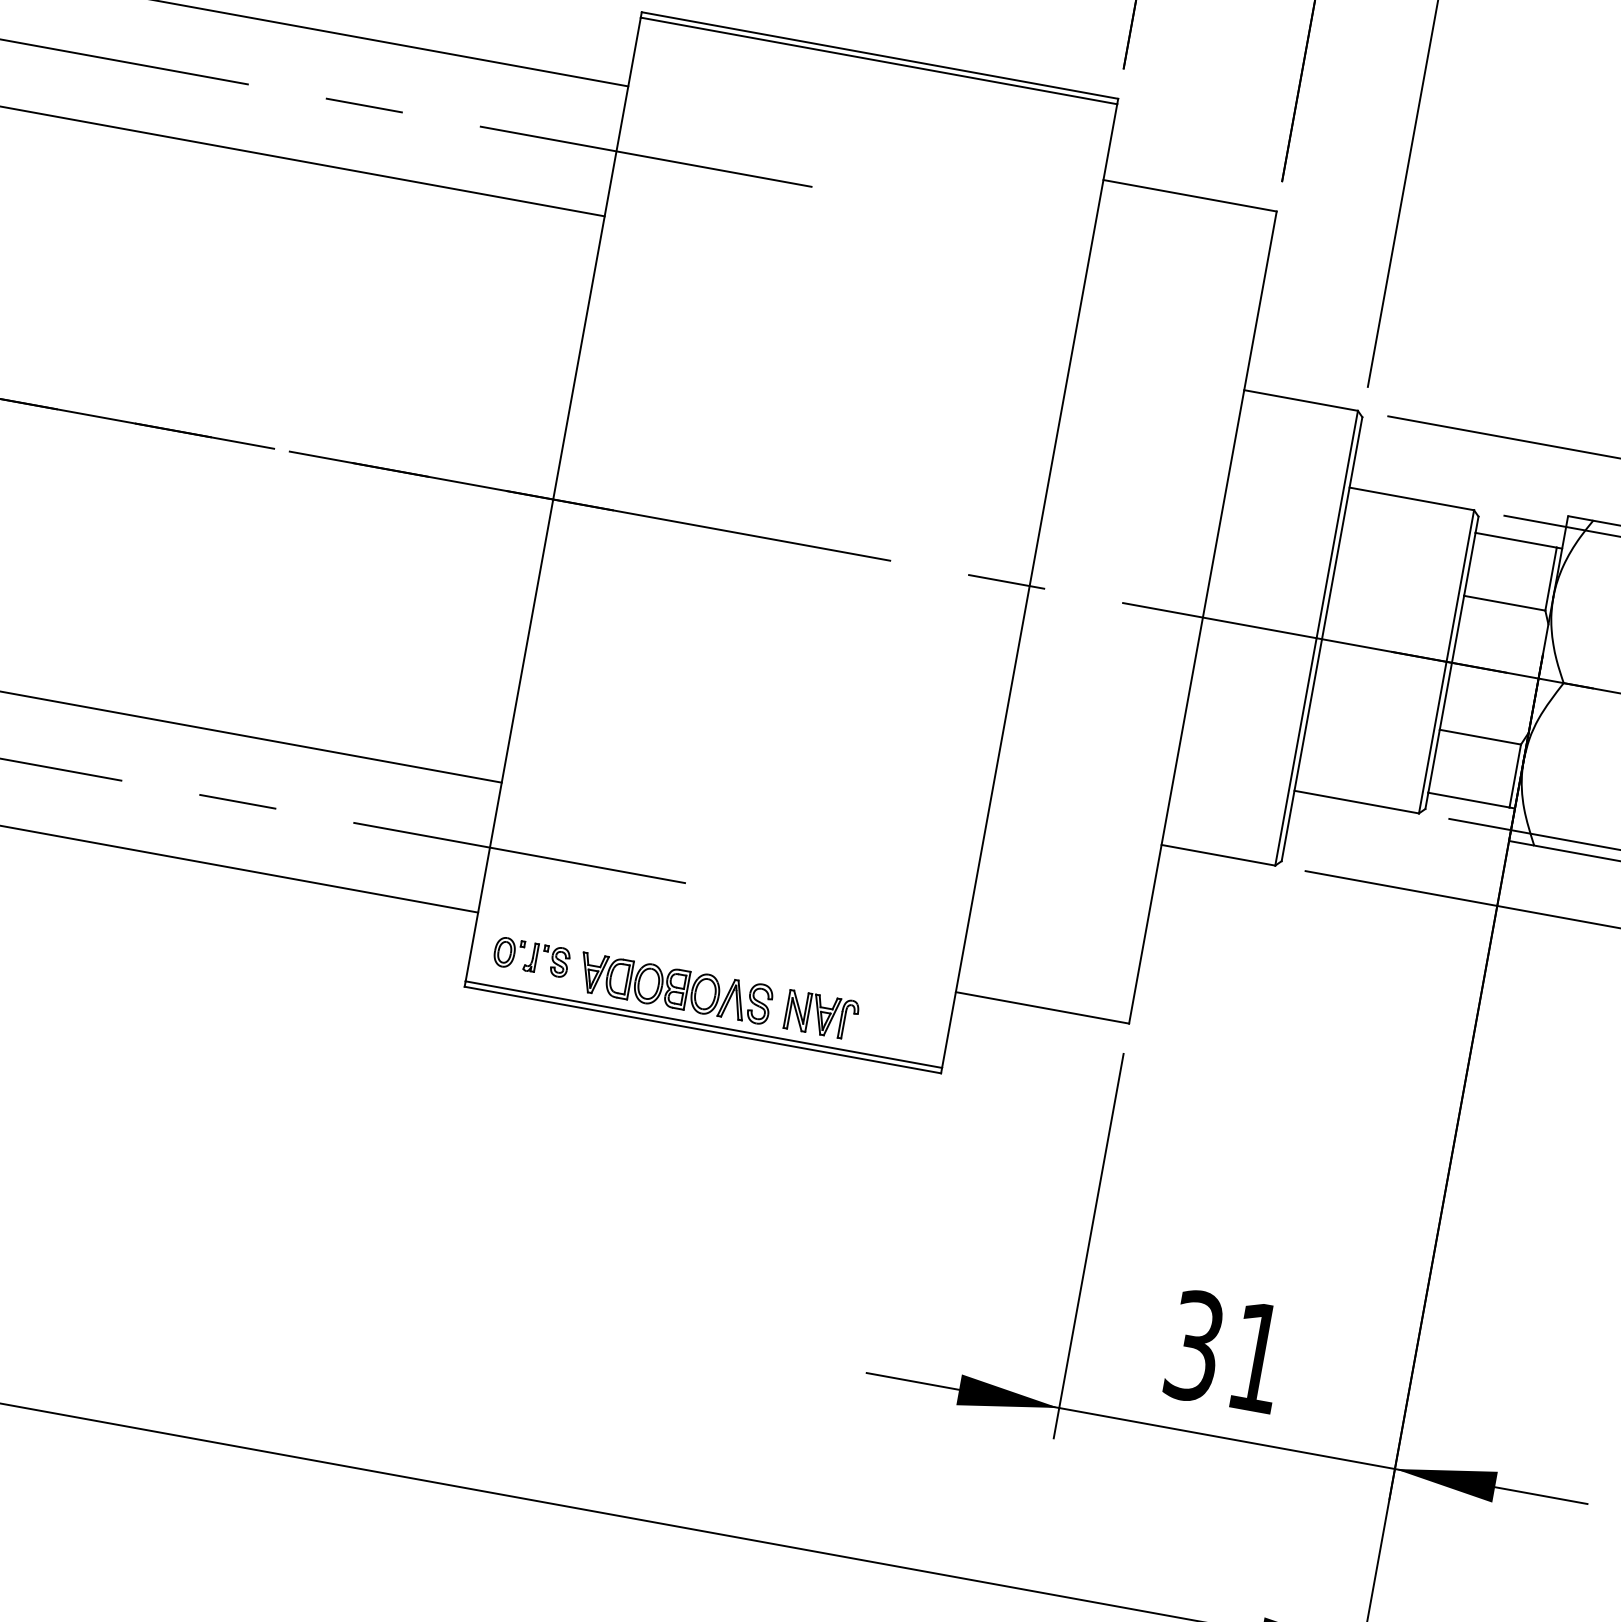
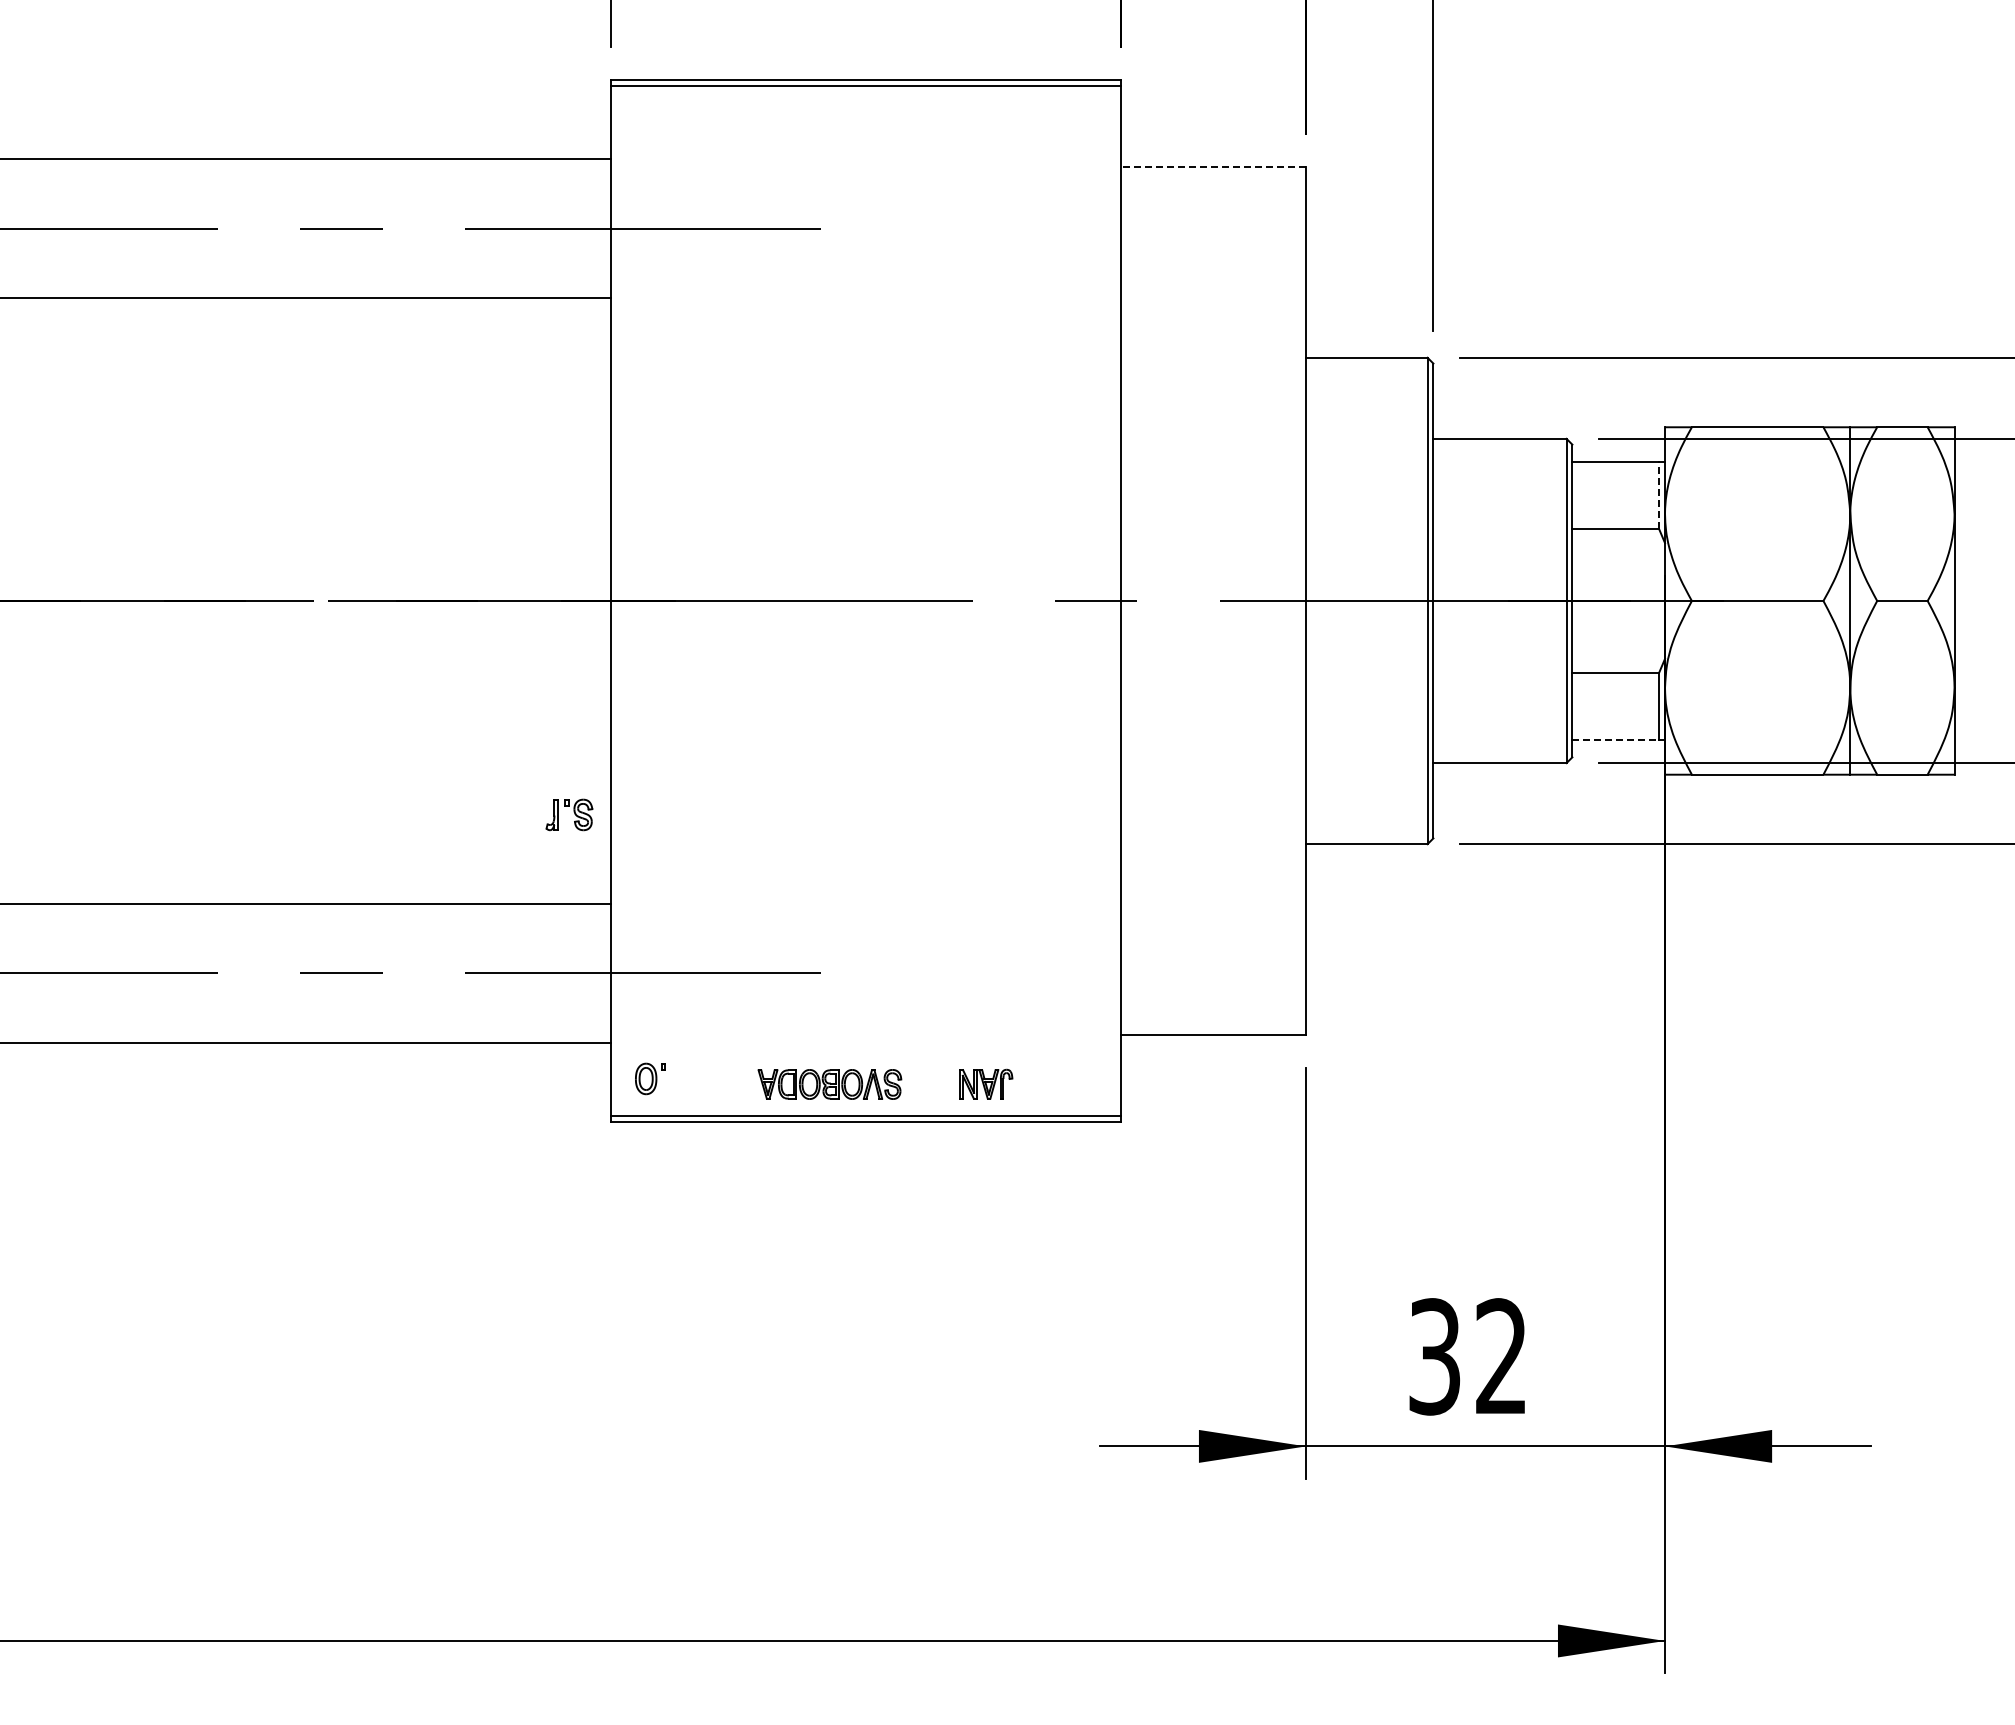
line: (1190, 195) -> (1213, 166), solid -> dashed
line: (1551, 579) -> (1659, 495), solid -> dashed
line: (1469, 799) -> (1616, 739), solid -> dashed
part: (547, 959) -> (569, 814), moved
part: (675, 988) -> (829, 1084), size x0.7
part: (822, 1014) -> (986, 1083), size x0.7
text: (1256, 1356) -> (1500, 1355), 31 -> 32

